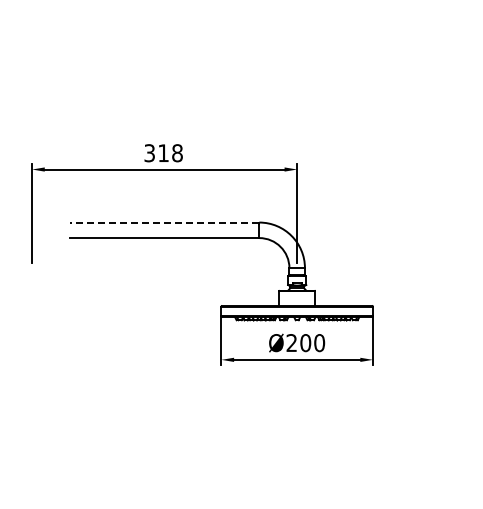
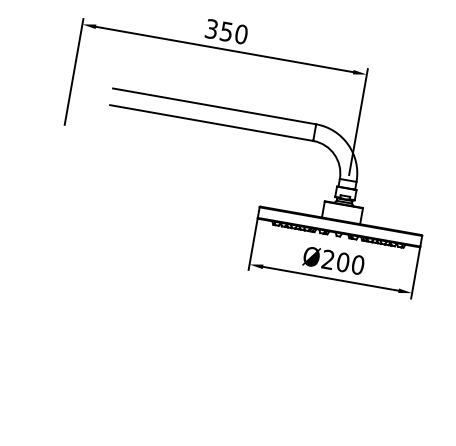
text: (170, 153) -> (233, 33), 318 -> 350
line: (164, 222) -> (214, 106), dashed -> solid

